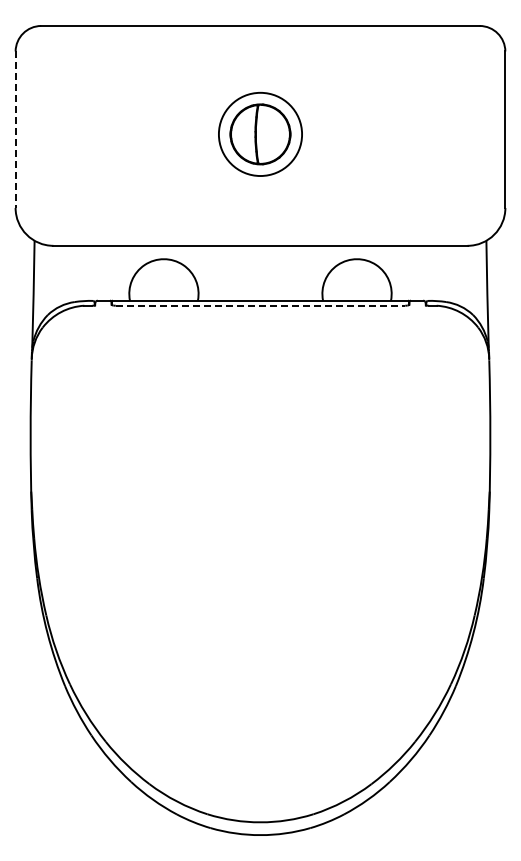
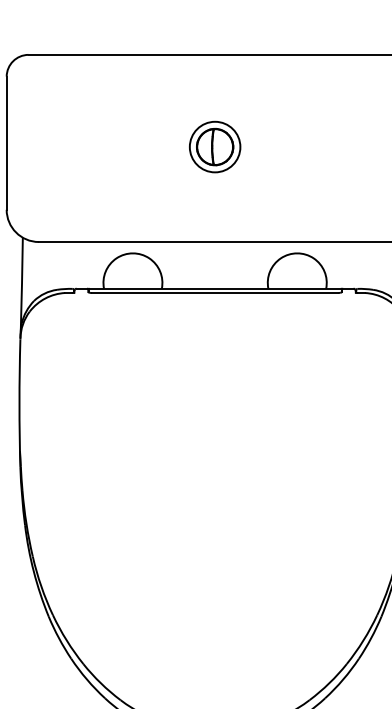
line: (15, 130) -> (6, 143), dashed -> solid
part: (260, 133) -> (215, 146), size x0.71
line: (260, 305) -> (215, 292), dashed -> solid

